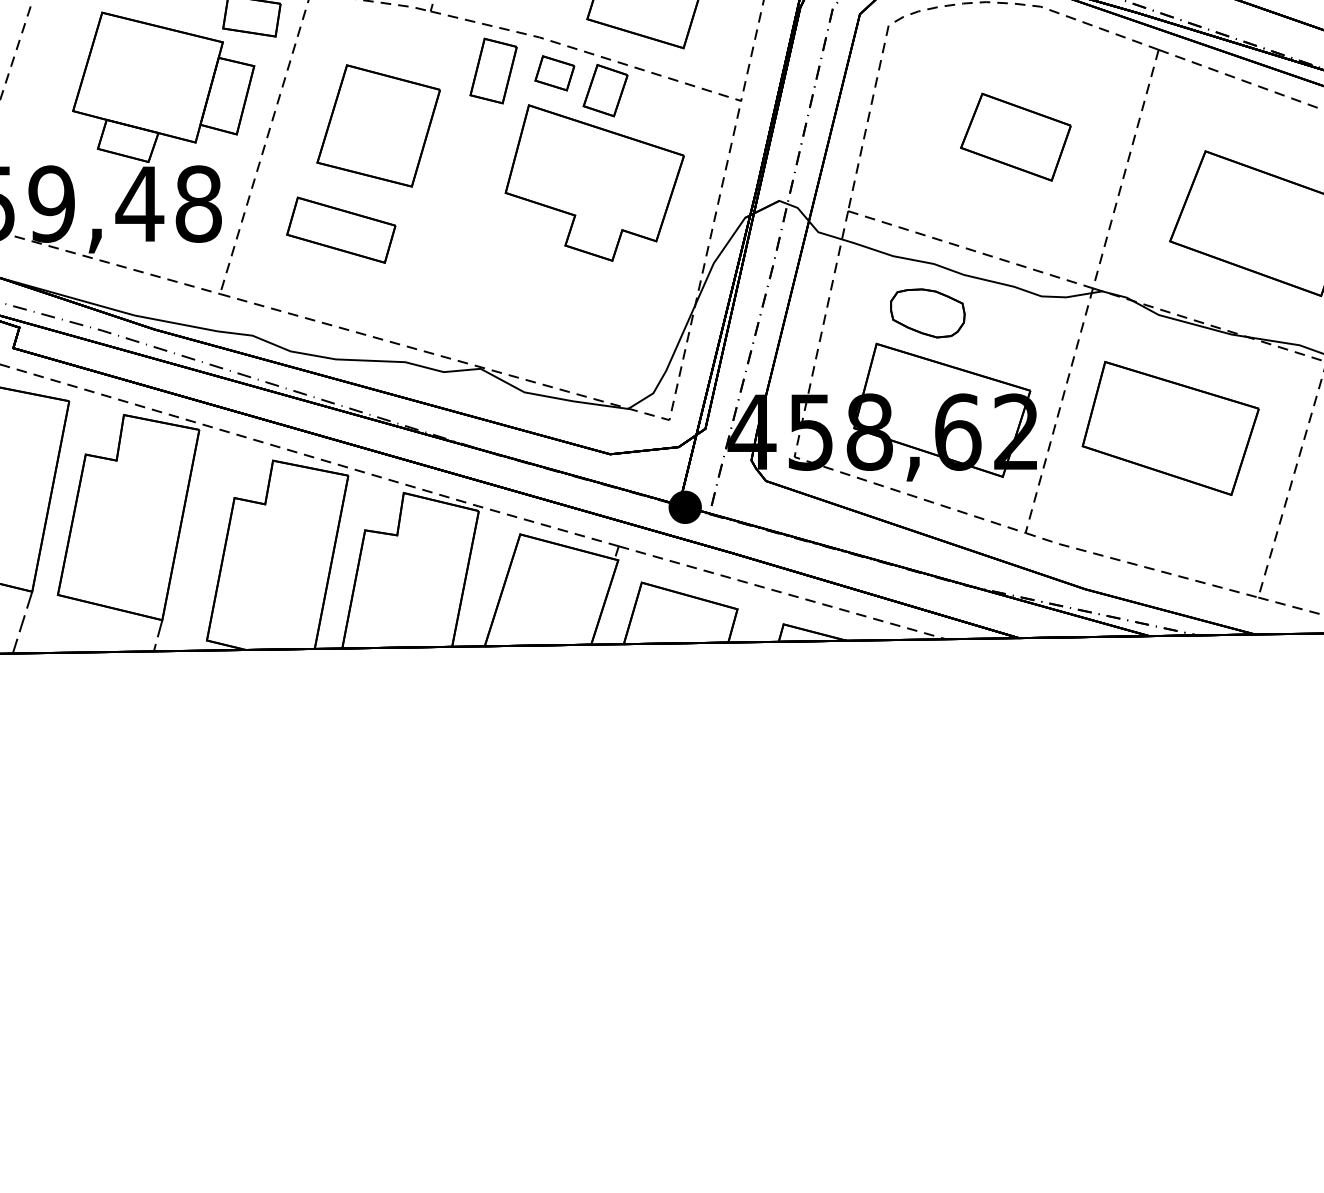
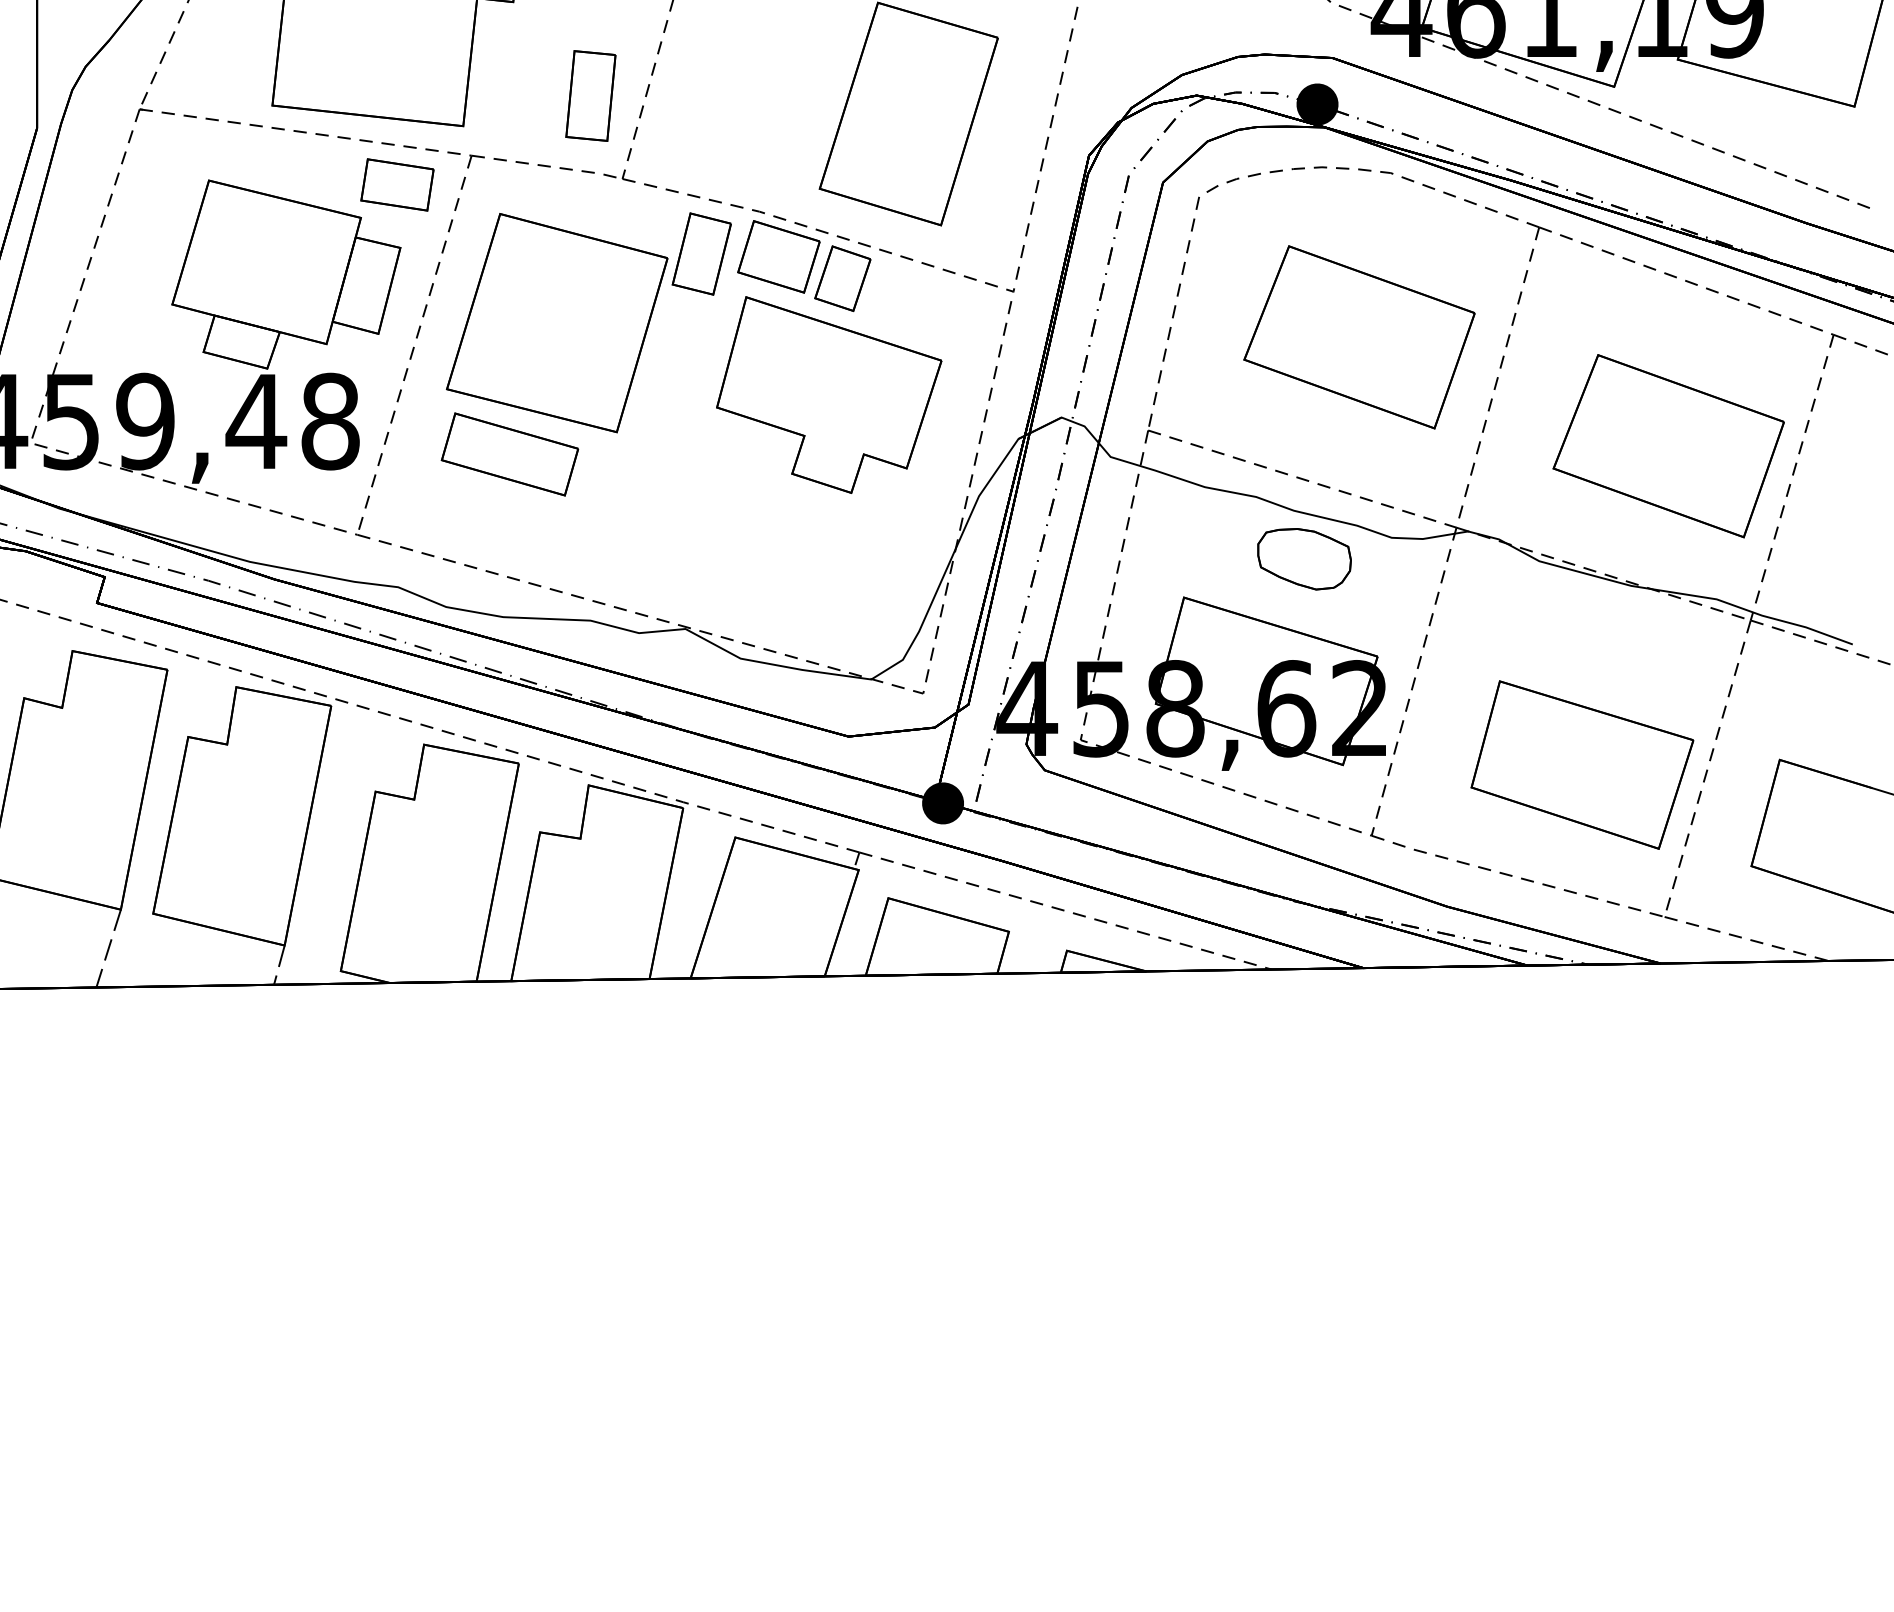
part: (554, 72) -> (778, 256), size x1.67
part: (378, 126) -> (556, 323), size x1.43
part: (1015, 137) -> (1359, 337), size x1.67
part: (927, 313) -> (1304, 559), moved
part: (1170, 427) -> (1582, 764), moved

